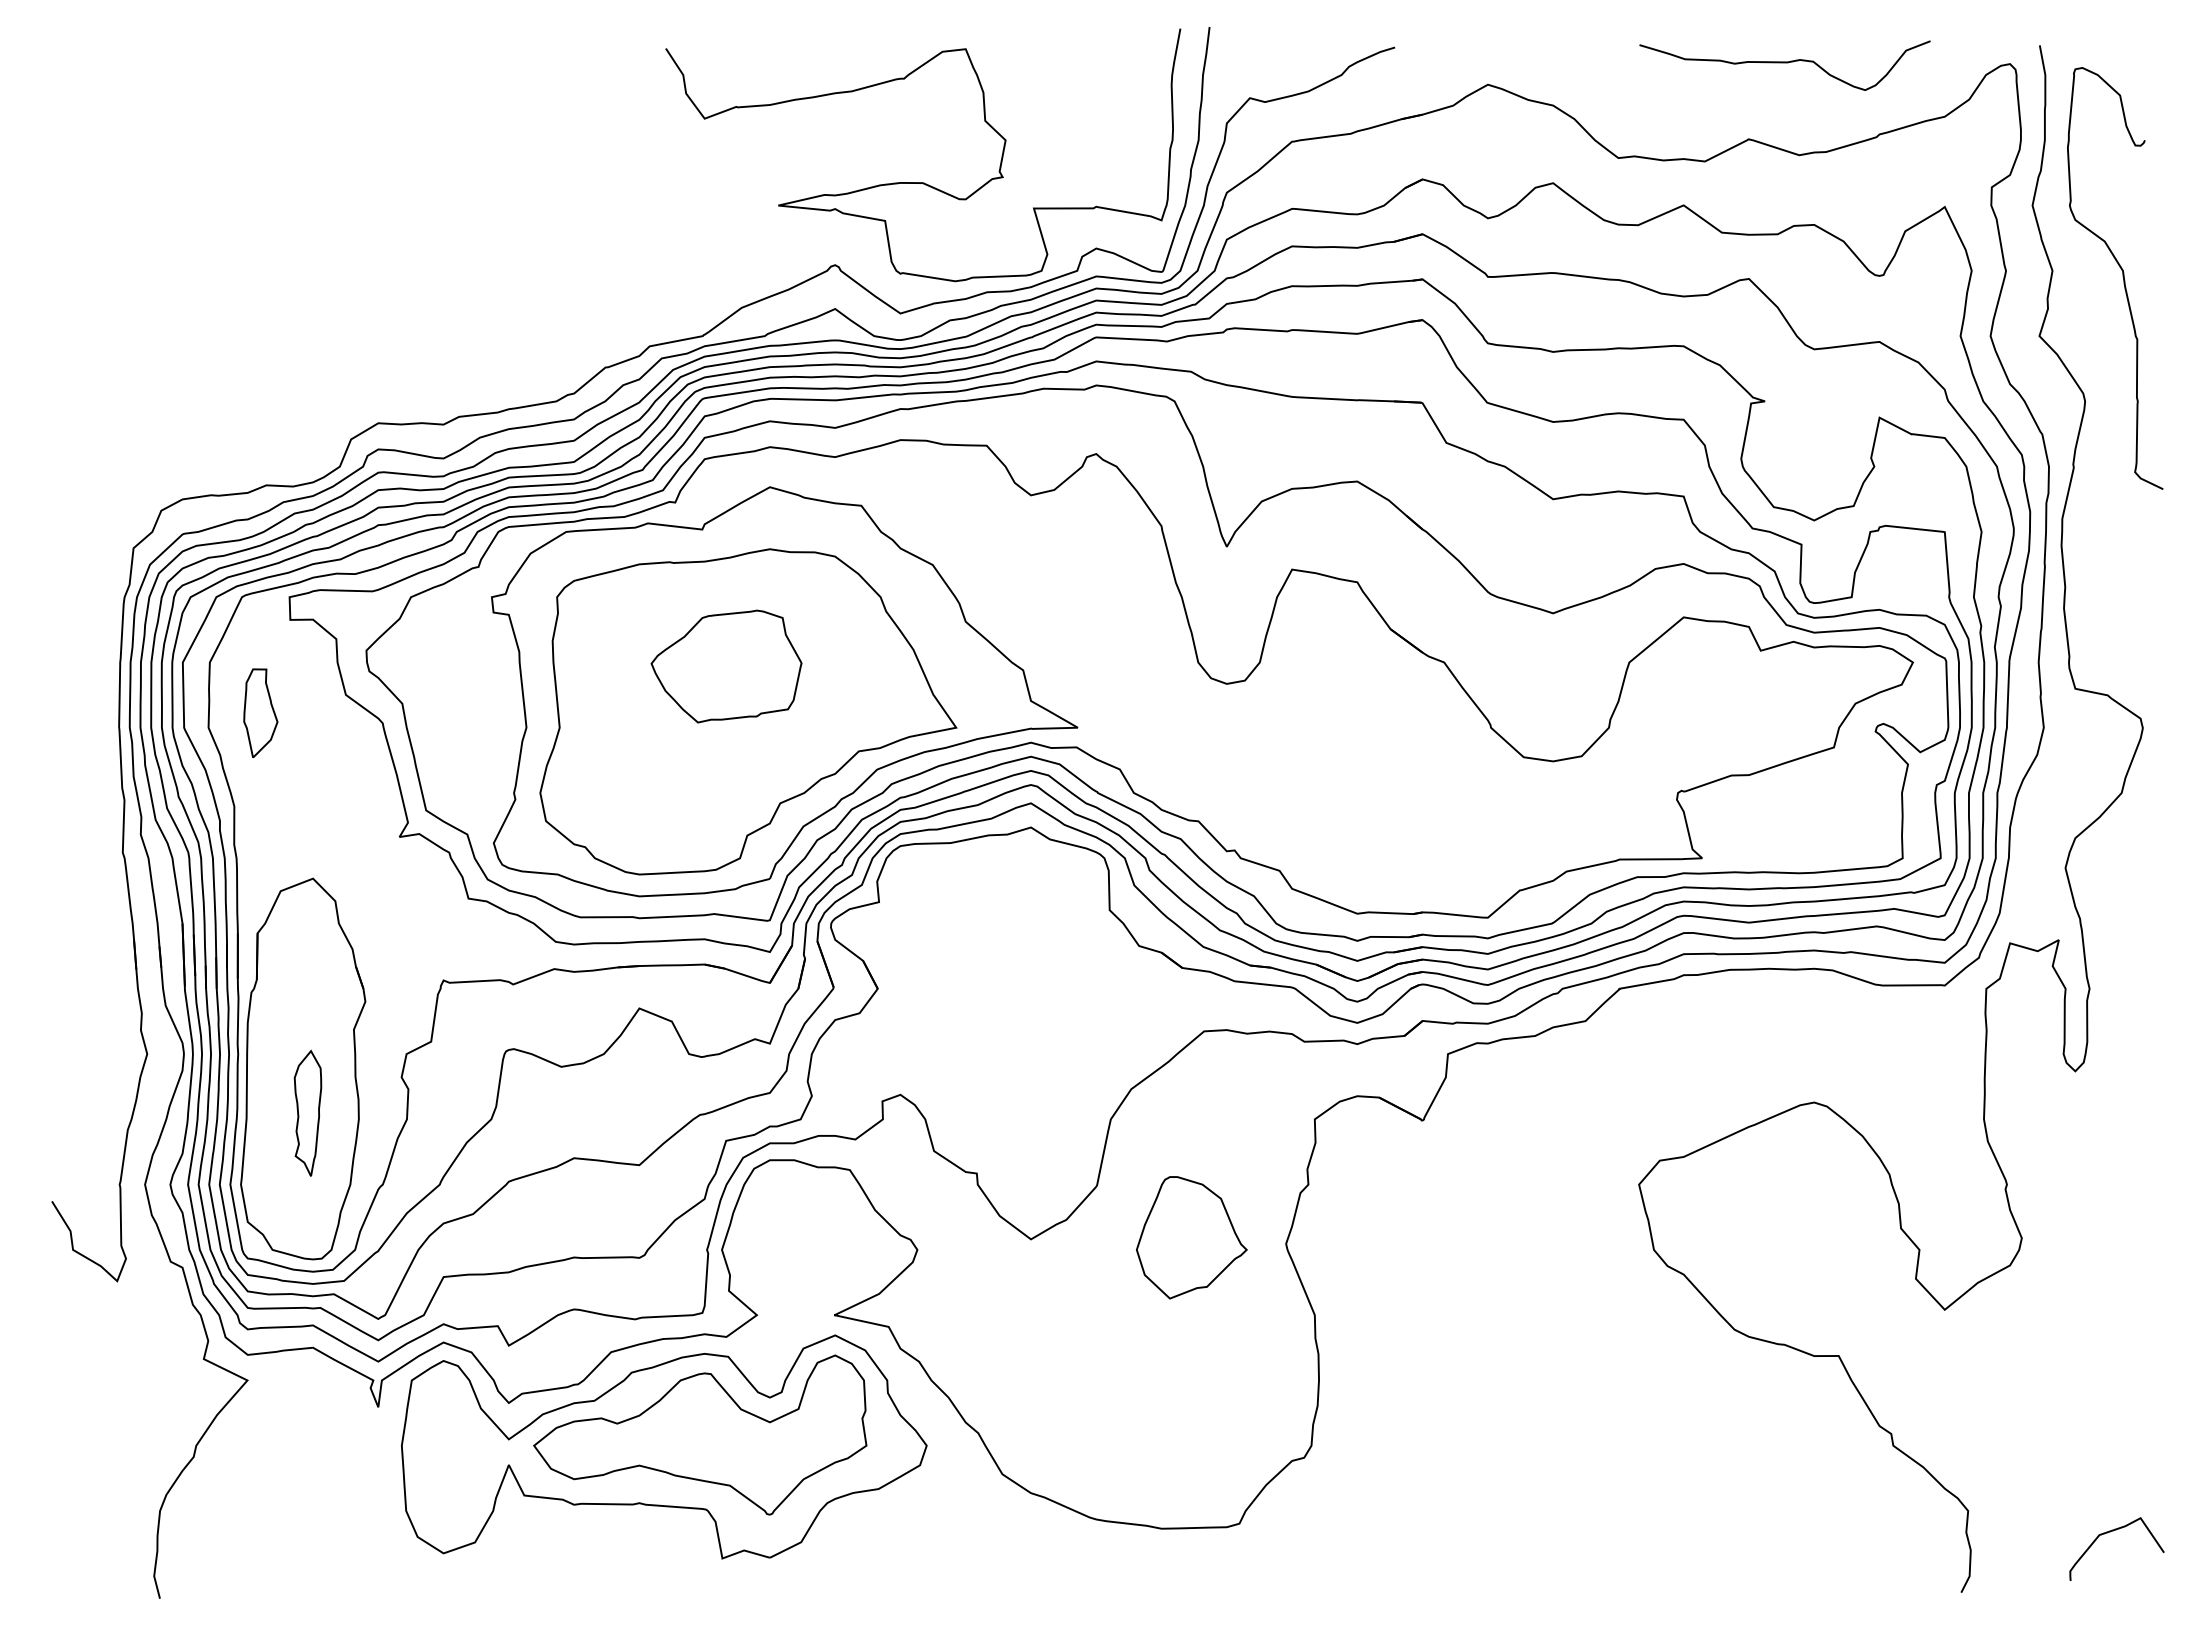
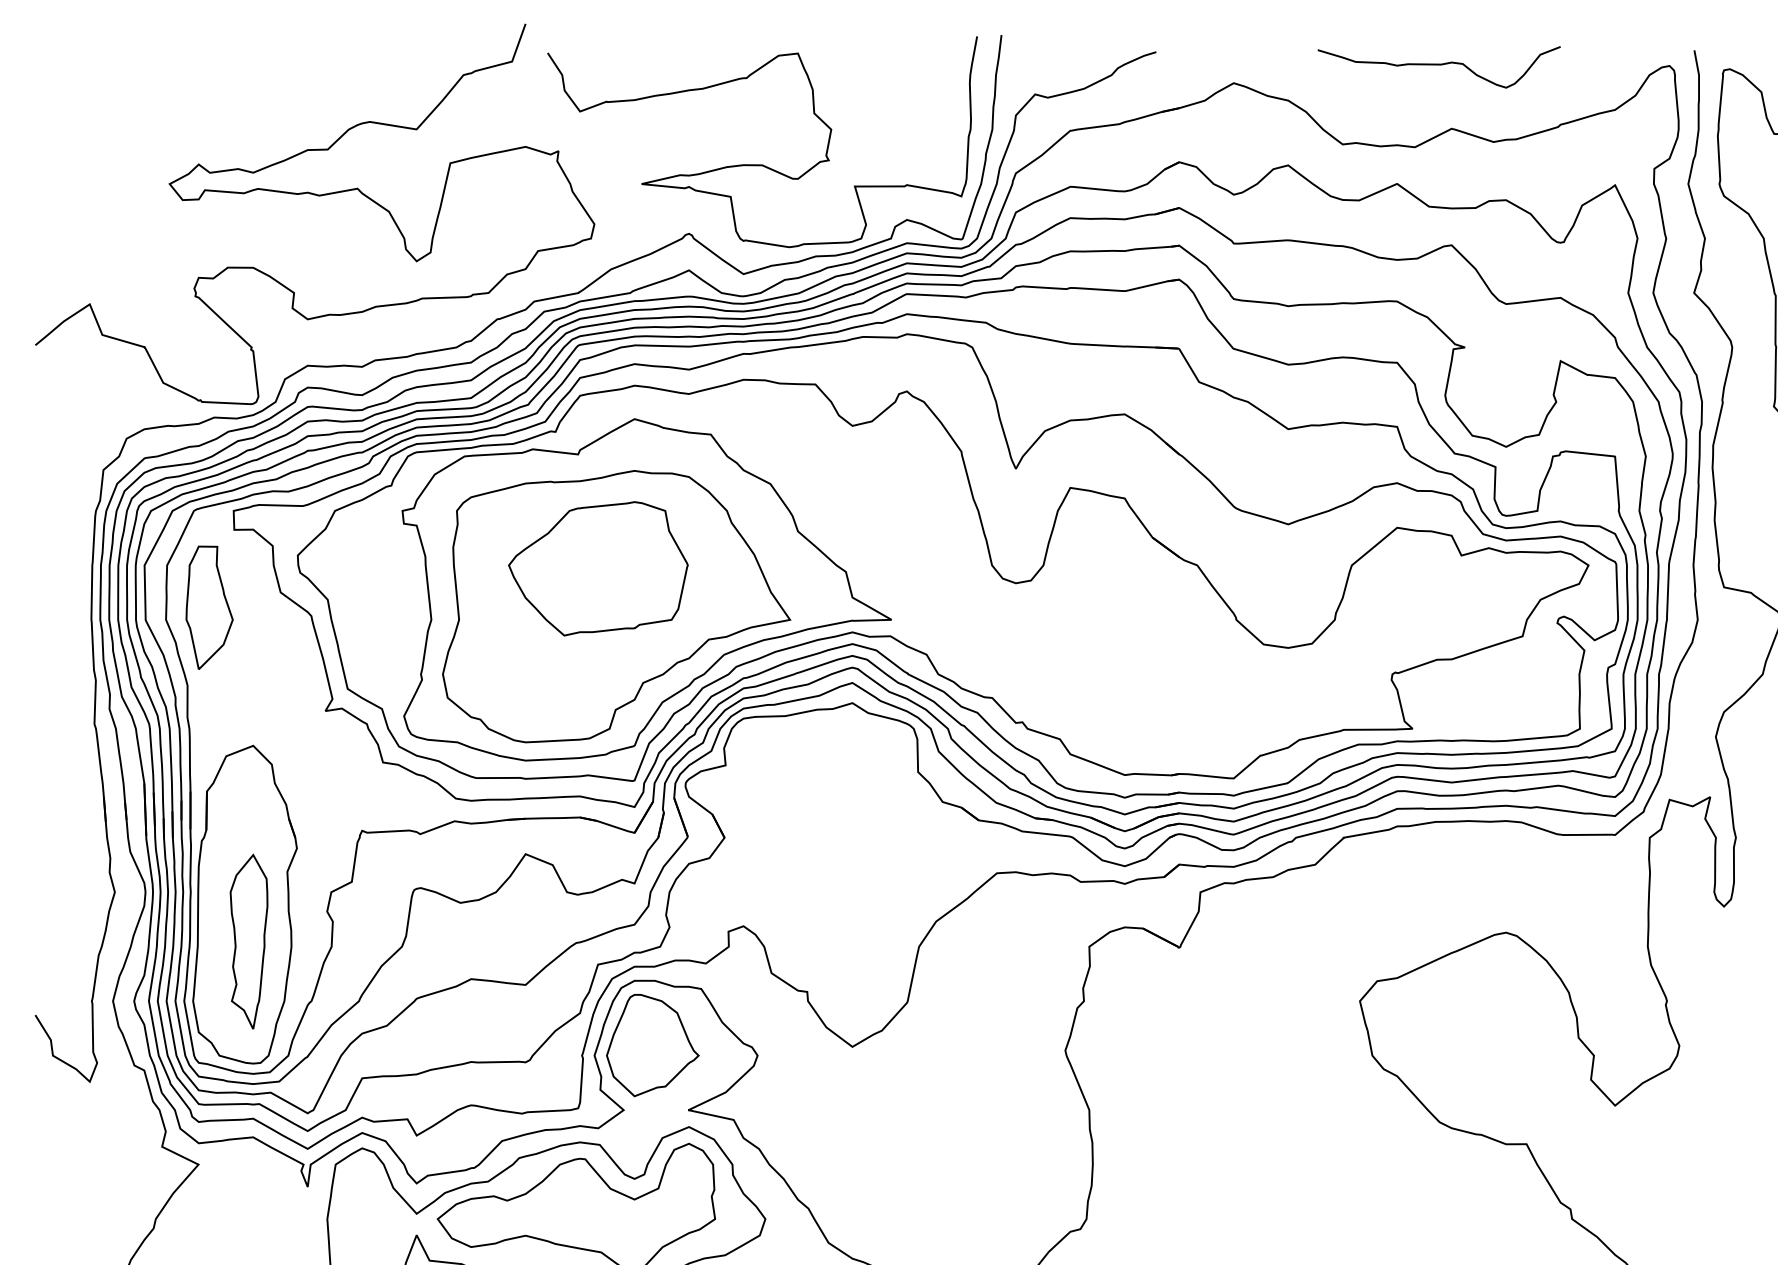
curve: (1784, 63) -> (1438, 65), moved
curve: (391, 220) -> (318, 196), added
part: (726, 666) -> (598, 568), size x1.43
part: (260, 713) -> (209, 607), size x1.67
part: (307, 1113) -> (248, 941), size x1.67
part: (1191, 1237) -> (652, 1045), moved

